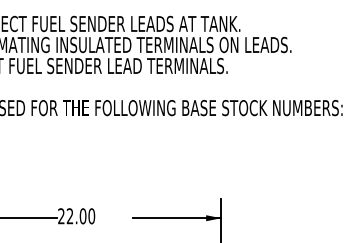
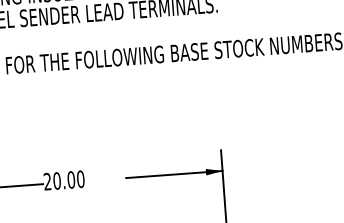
text: (69, 216) -> (56, 181), 22.00 -> 20.00

